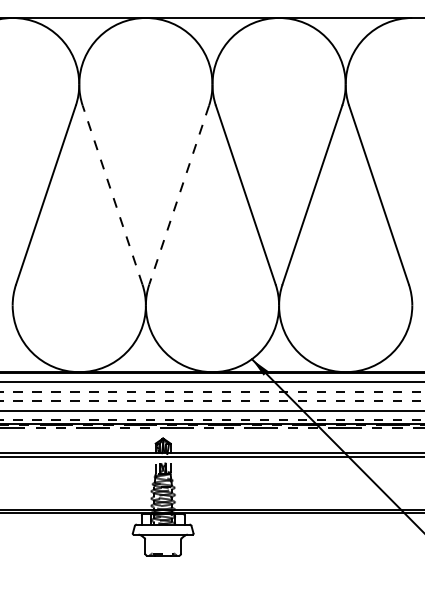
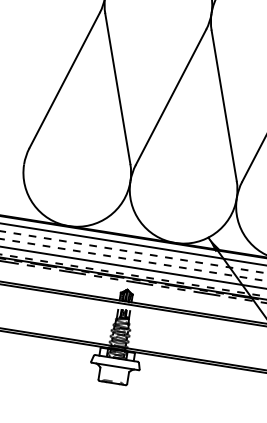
line: (112, 194) -> (117, 88), dashed -> solid
line: (179, 195) -> (171, 97), dashed -> solid

